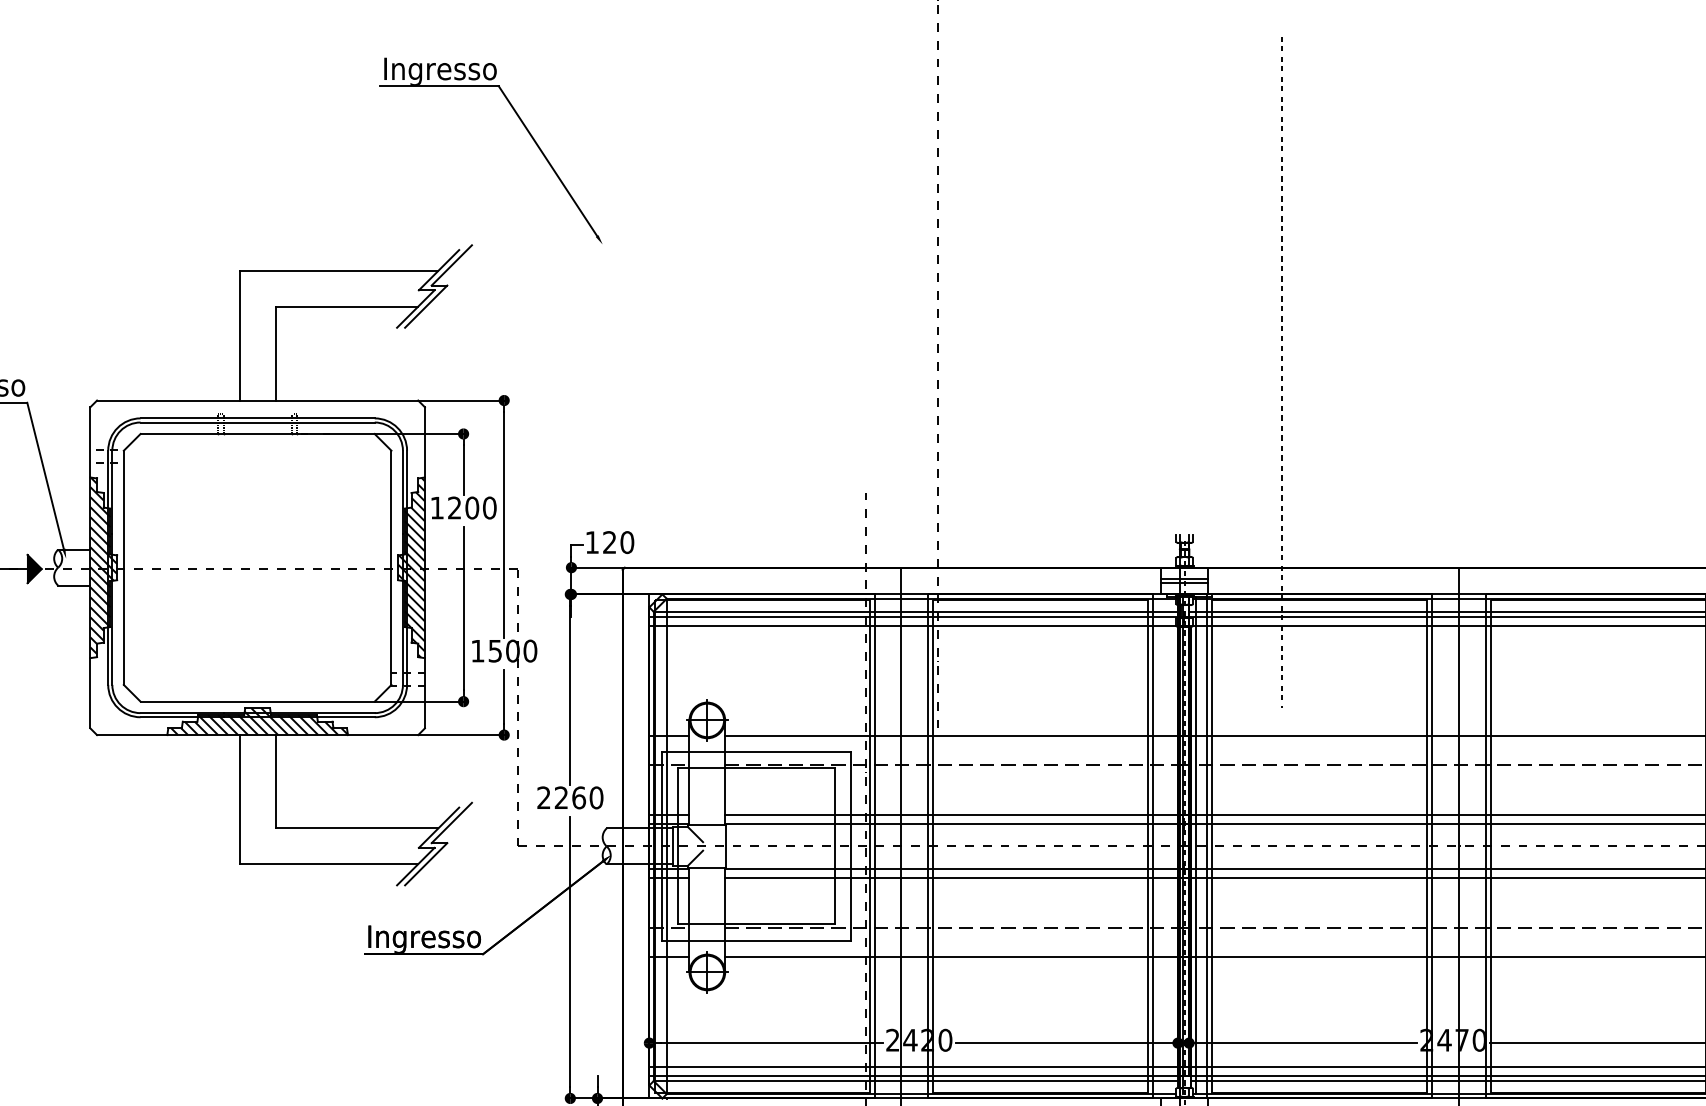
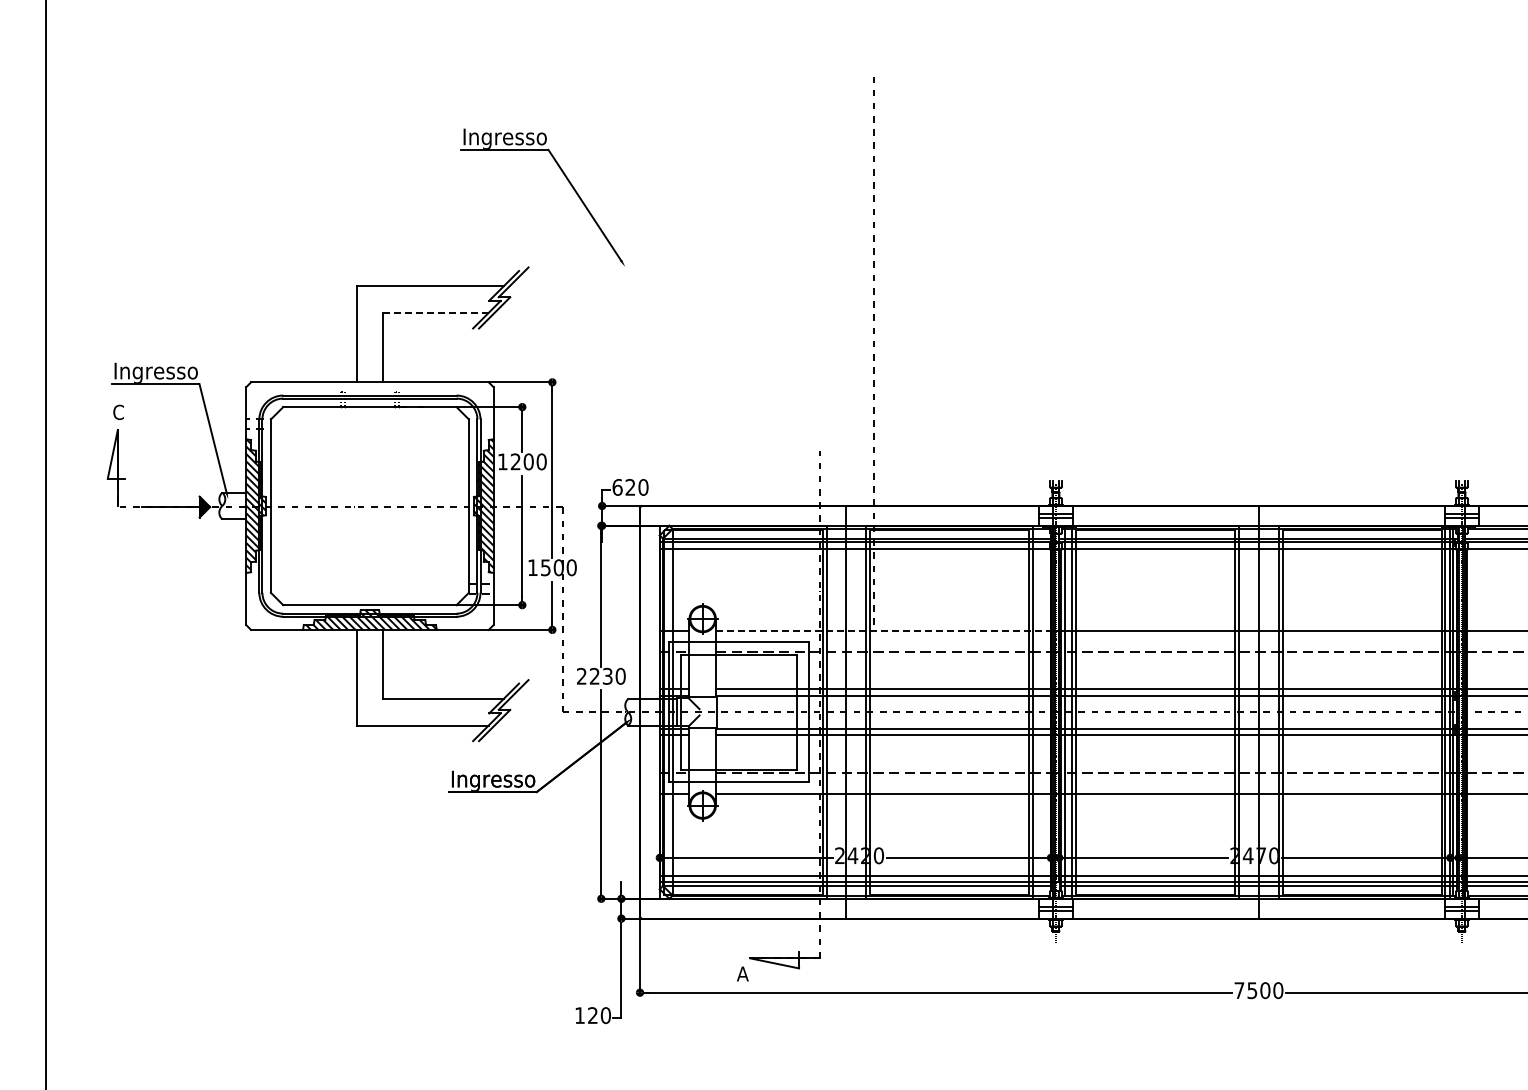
line: (346, 307) -> (435, 313), solid -> dashed
line: (1281, 372) -> (1127, 361), removed
text: (592, 542) -> (617, 487), 120 -> 620
line: (957, 735) -> (887, 630), solid -> dashed
text: (578, 796) -> (607, 675), 2260 -> 2230

